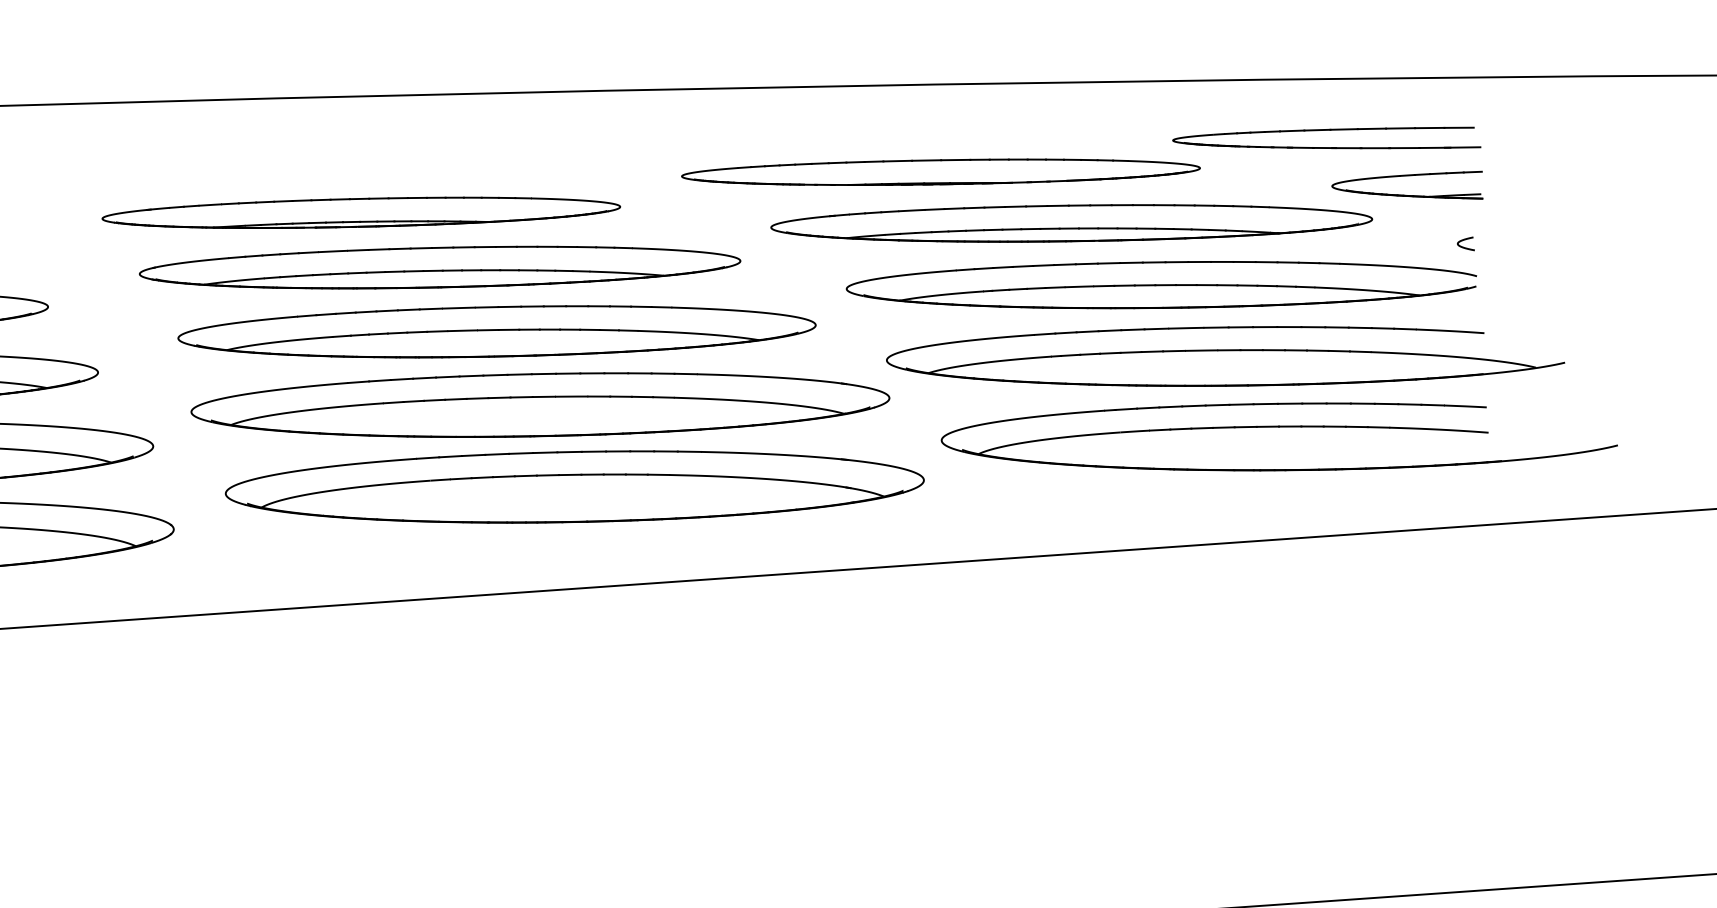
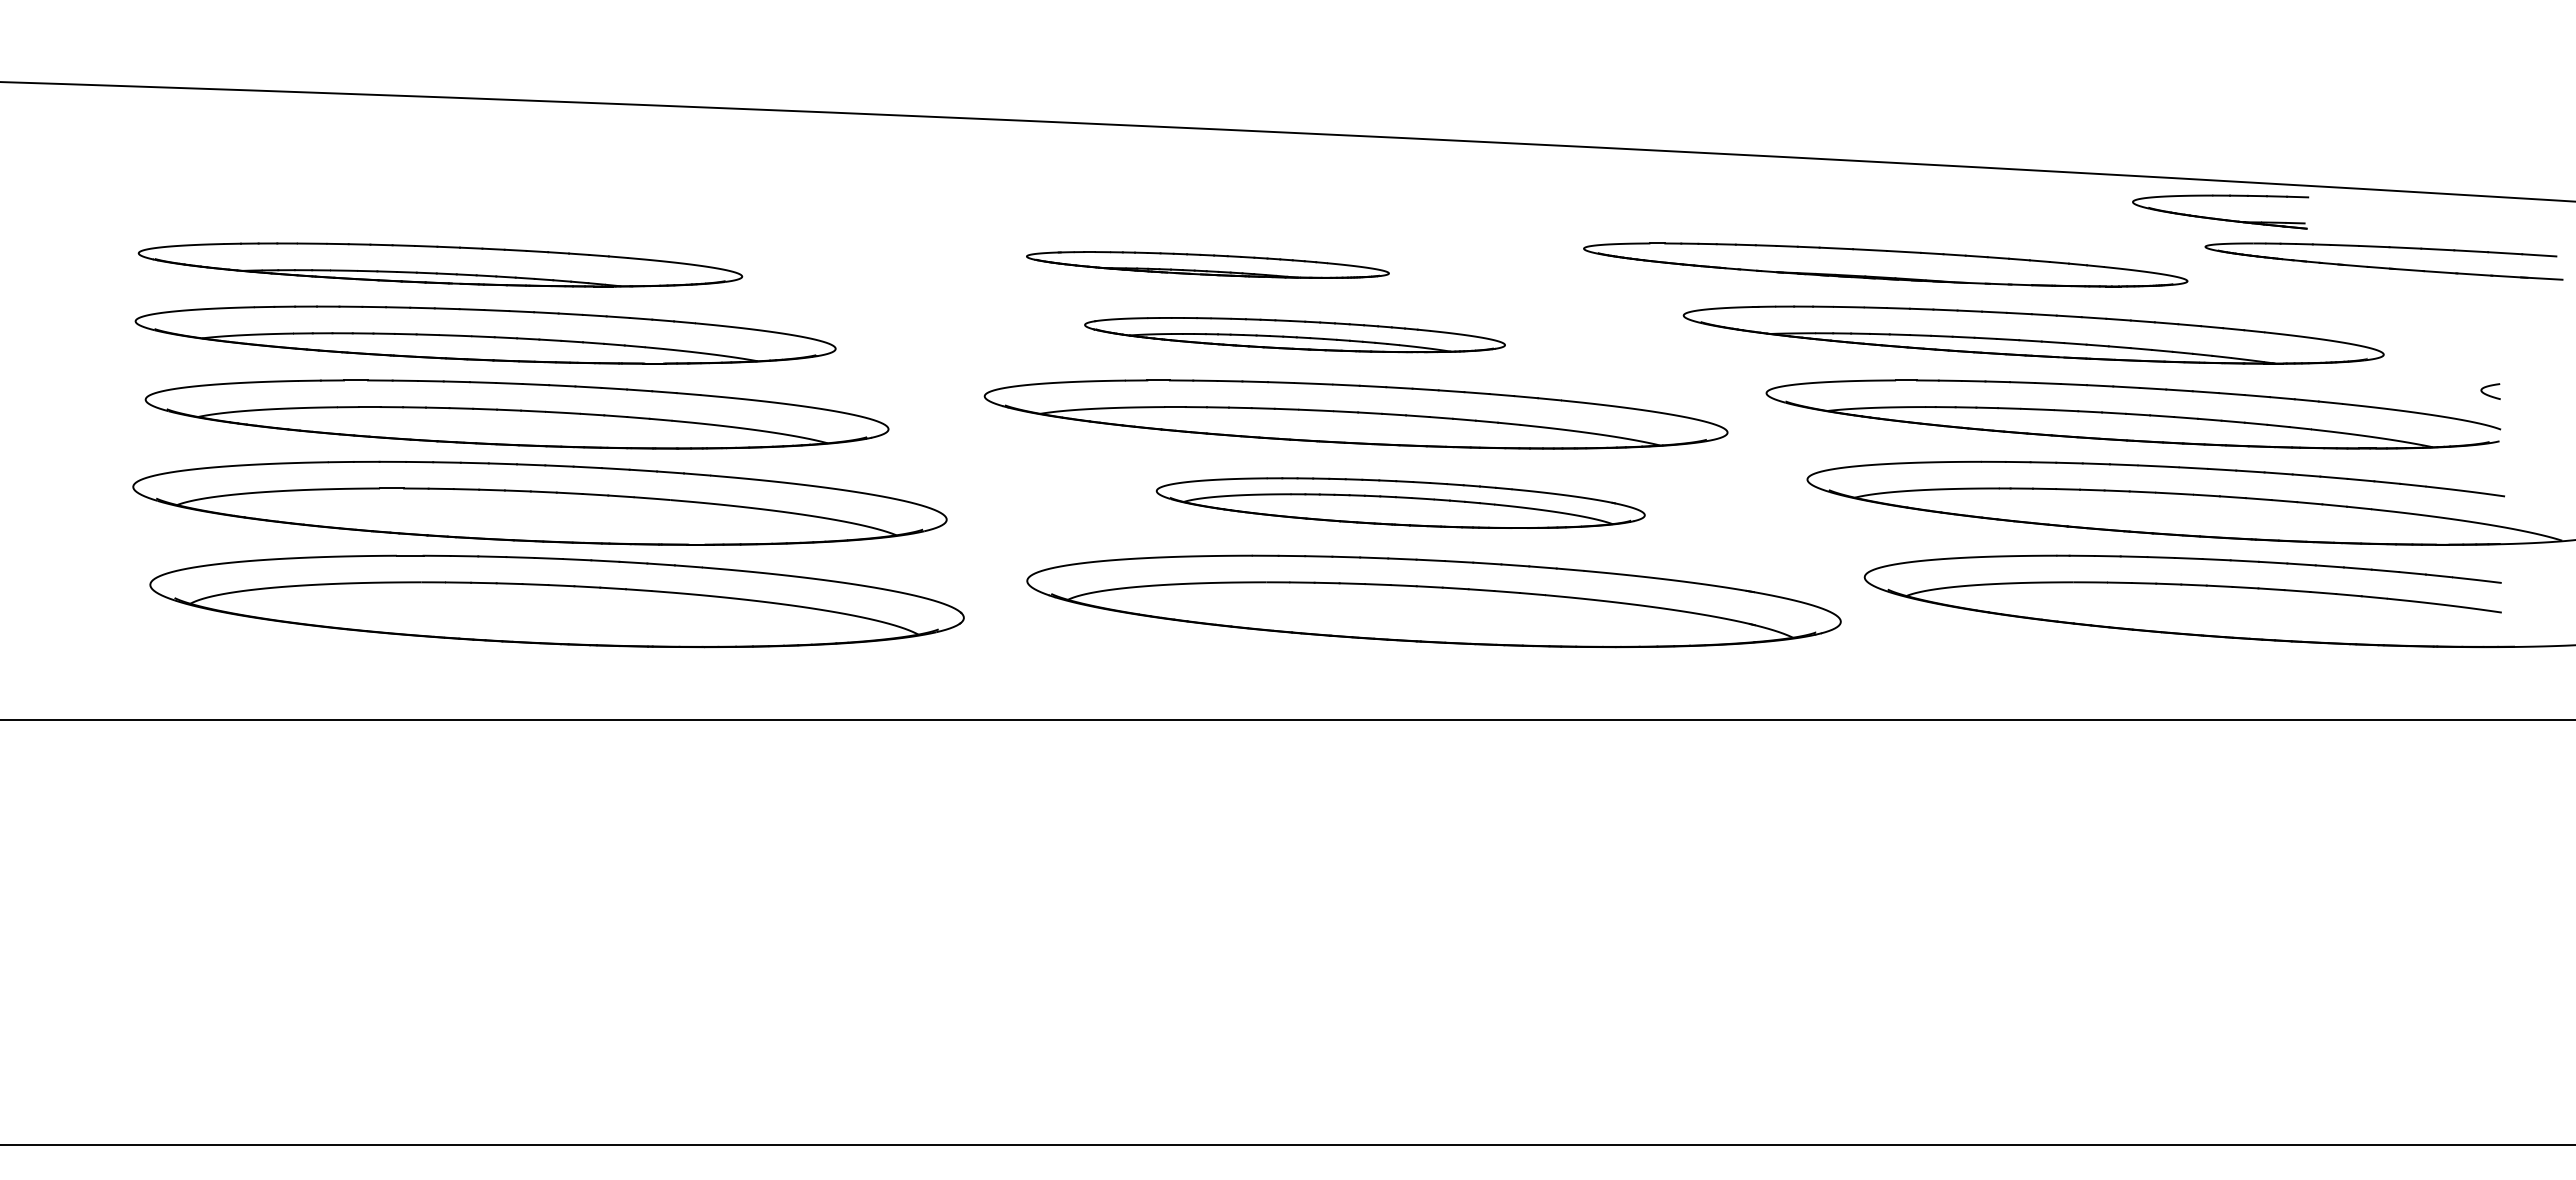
part: (1326, 142) -> (2383, 261), moved
part: (1408, 195) -> (2220, 218), moved
part: (360, 212) -> (1207, 264), size x0.6
part: (439, 267) -> (1294, 334), size x0.6
part: (540, 404) -> (1400, 502), size x0.6

